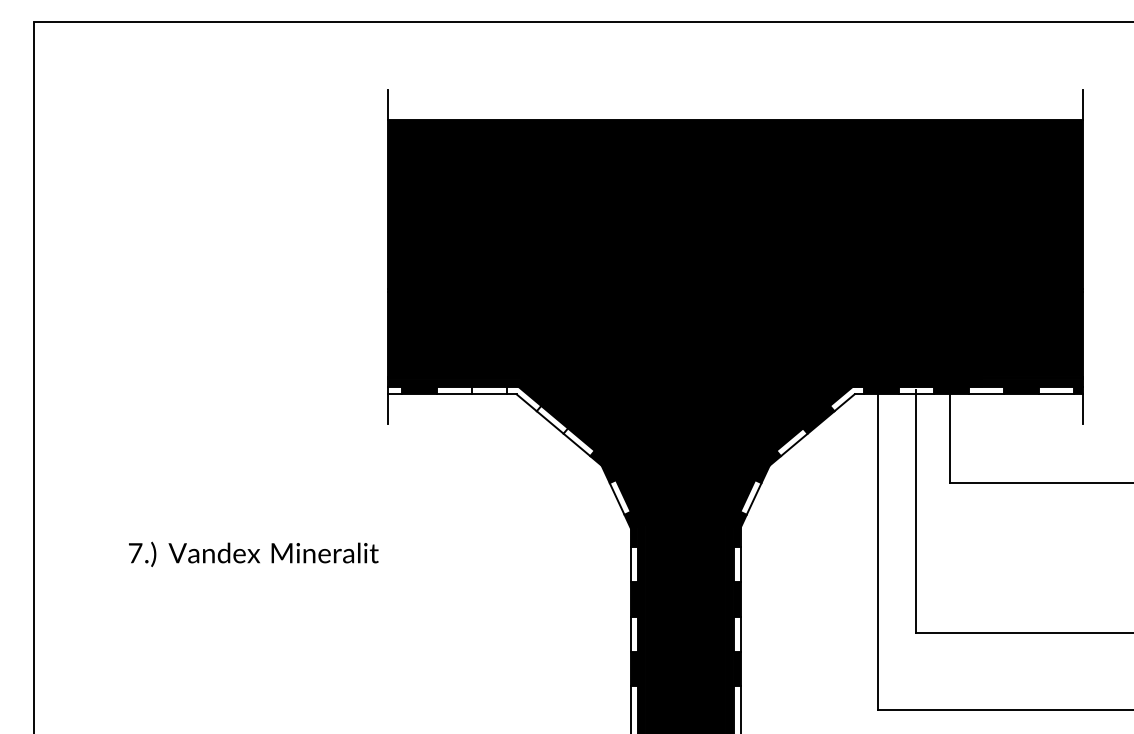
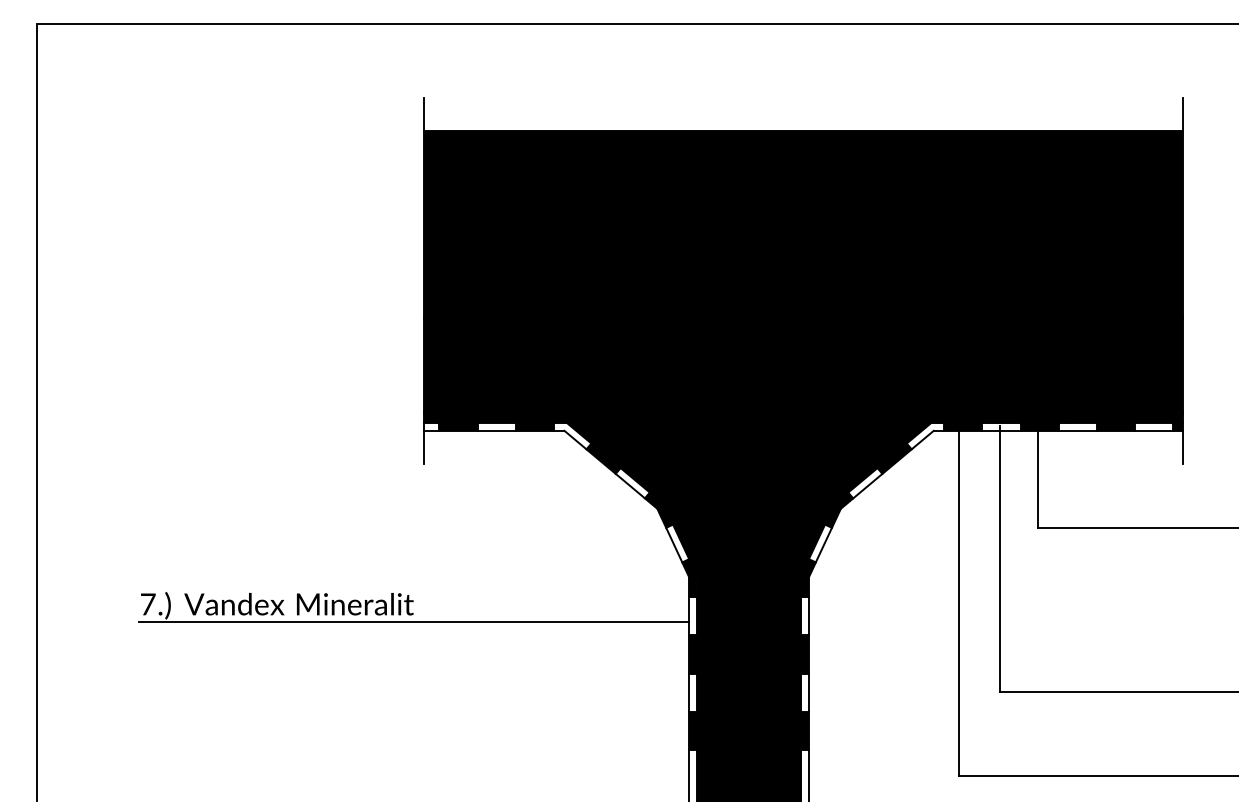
fill: (489, 390) -> (534, 426), added
fill: (552, 419) -> (603, 458), added
line: (379, 568) -> (414, 621), added

